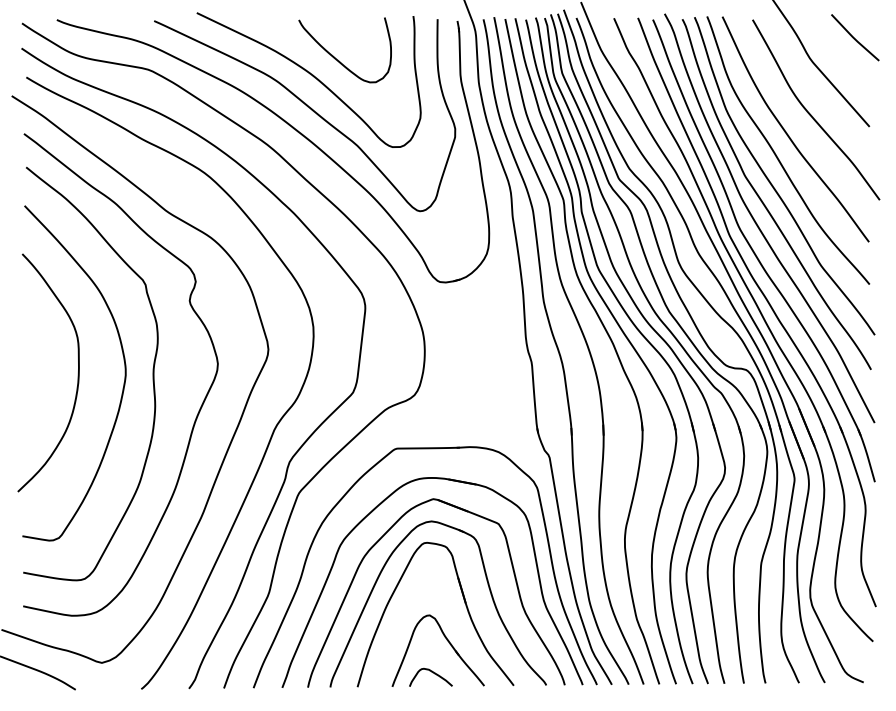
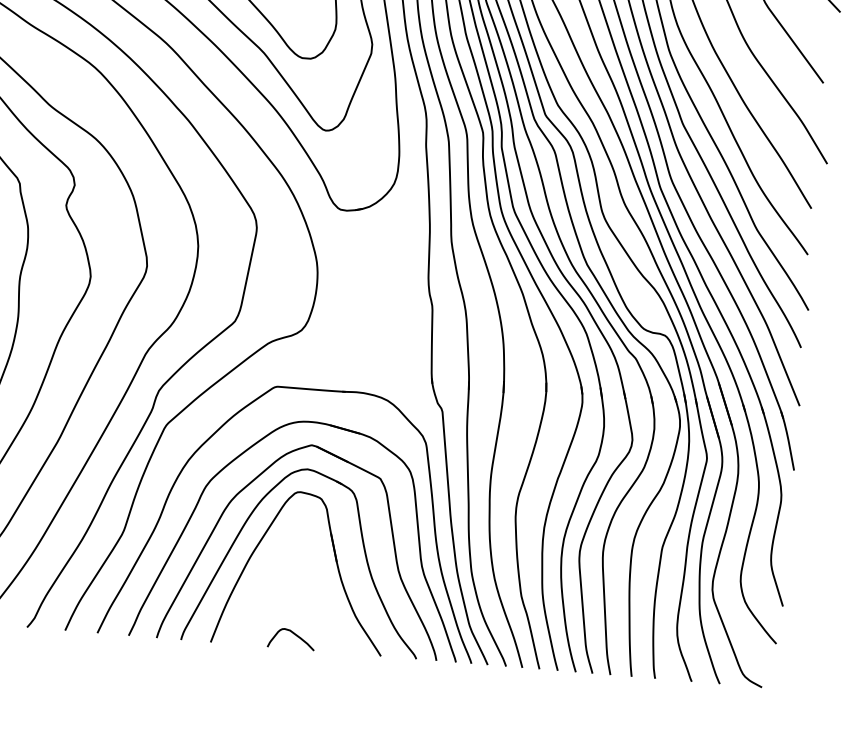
part: (449, 644) -> (314, 605), removed

